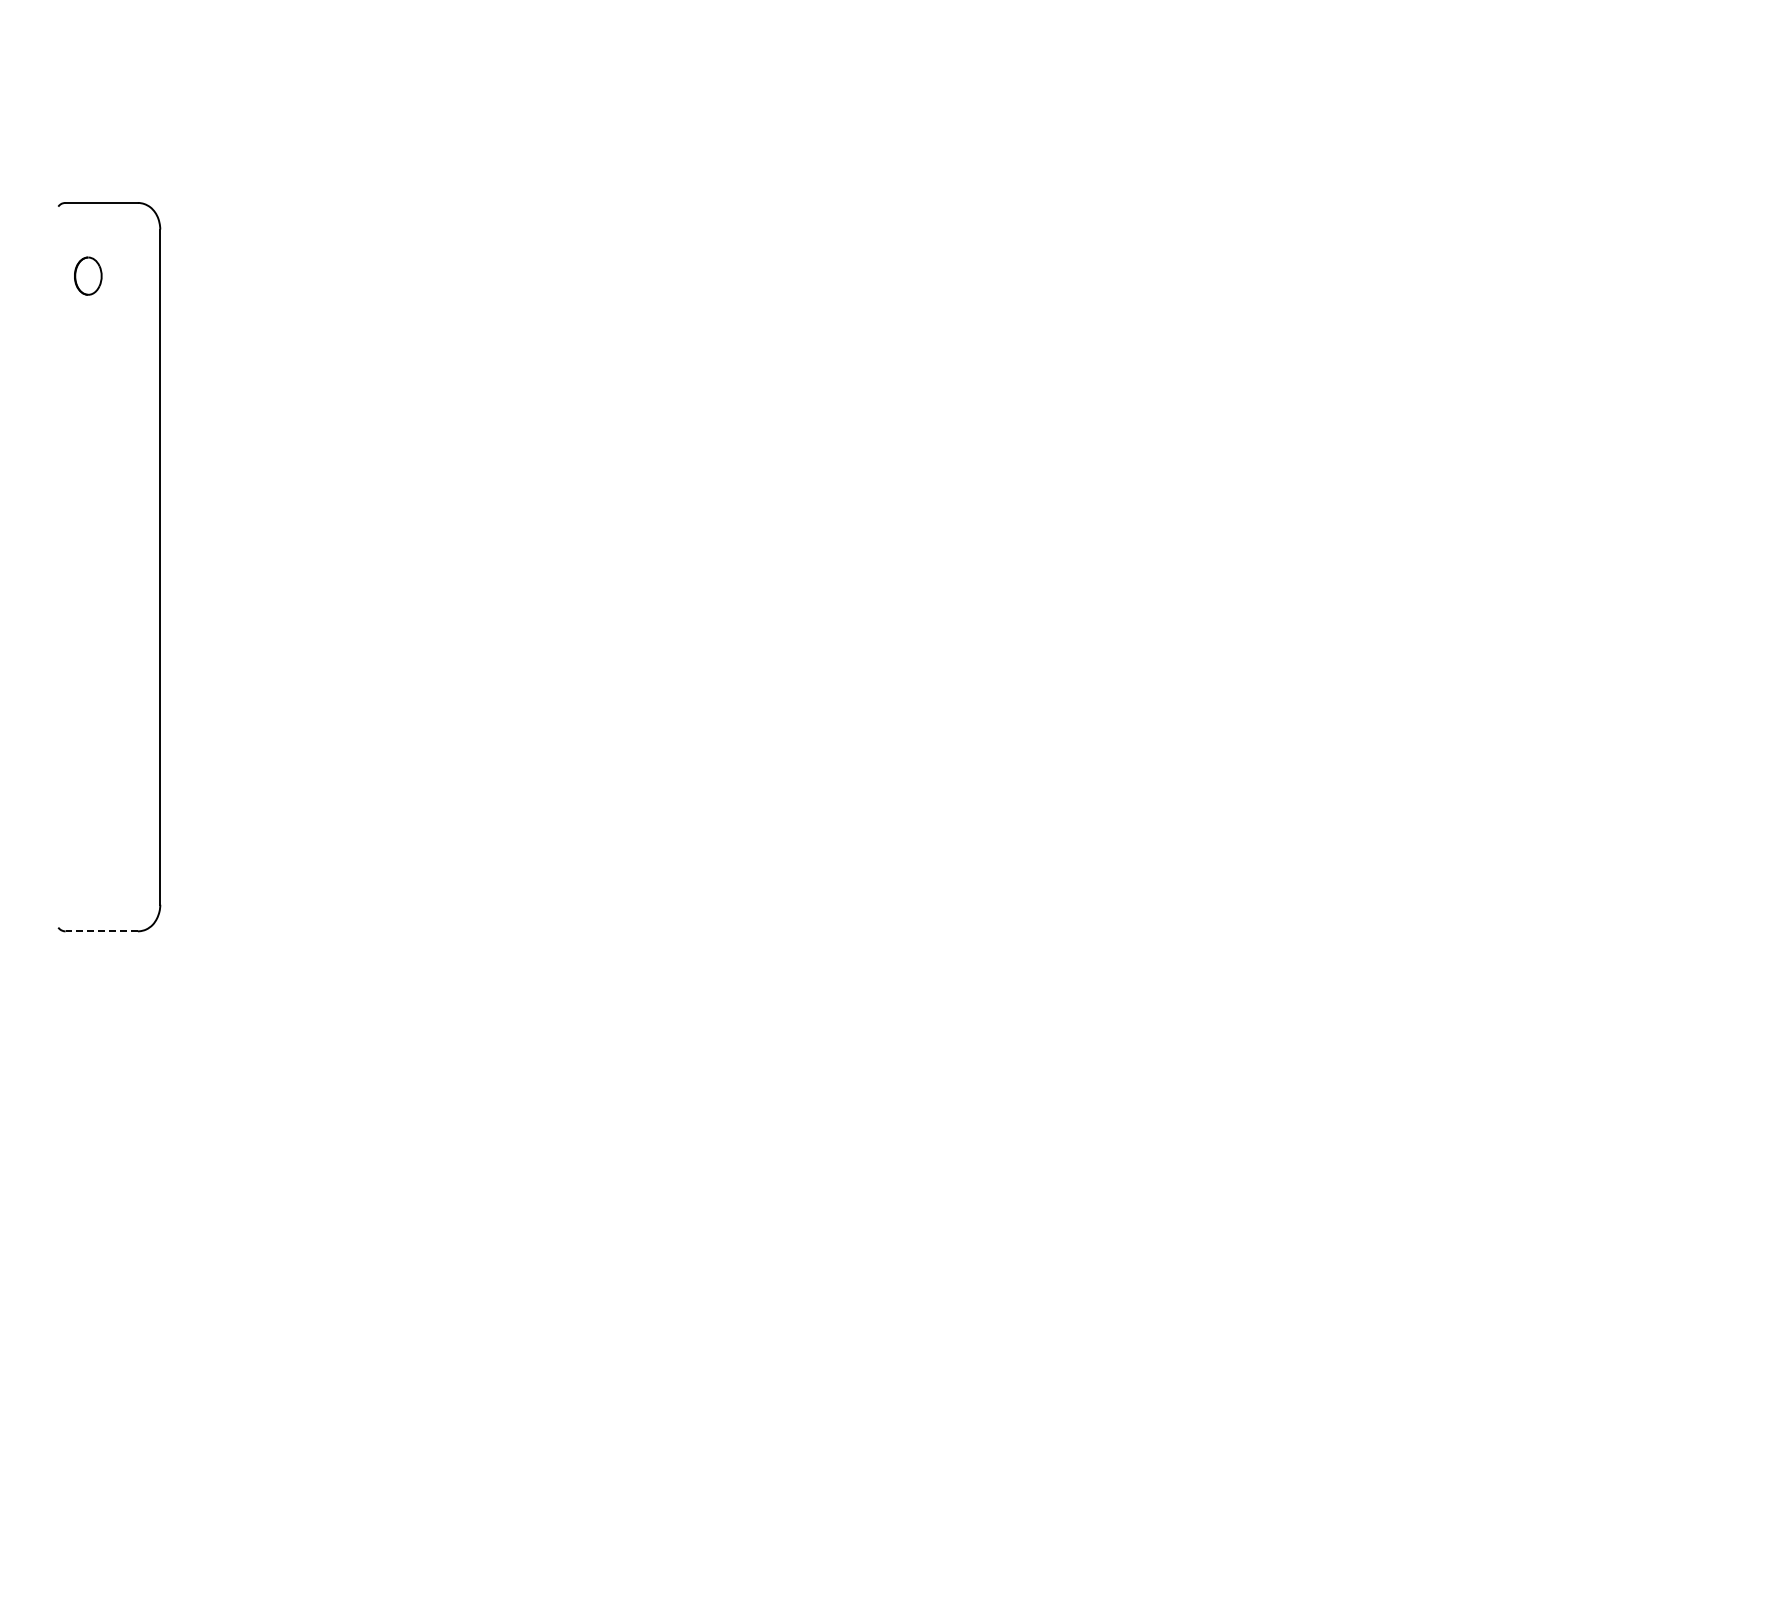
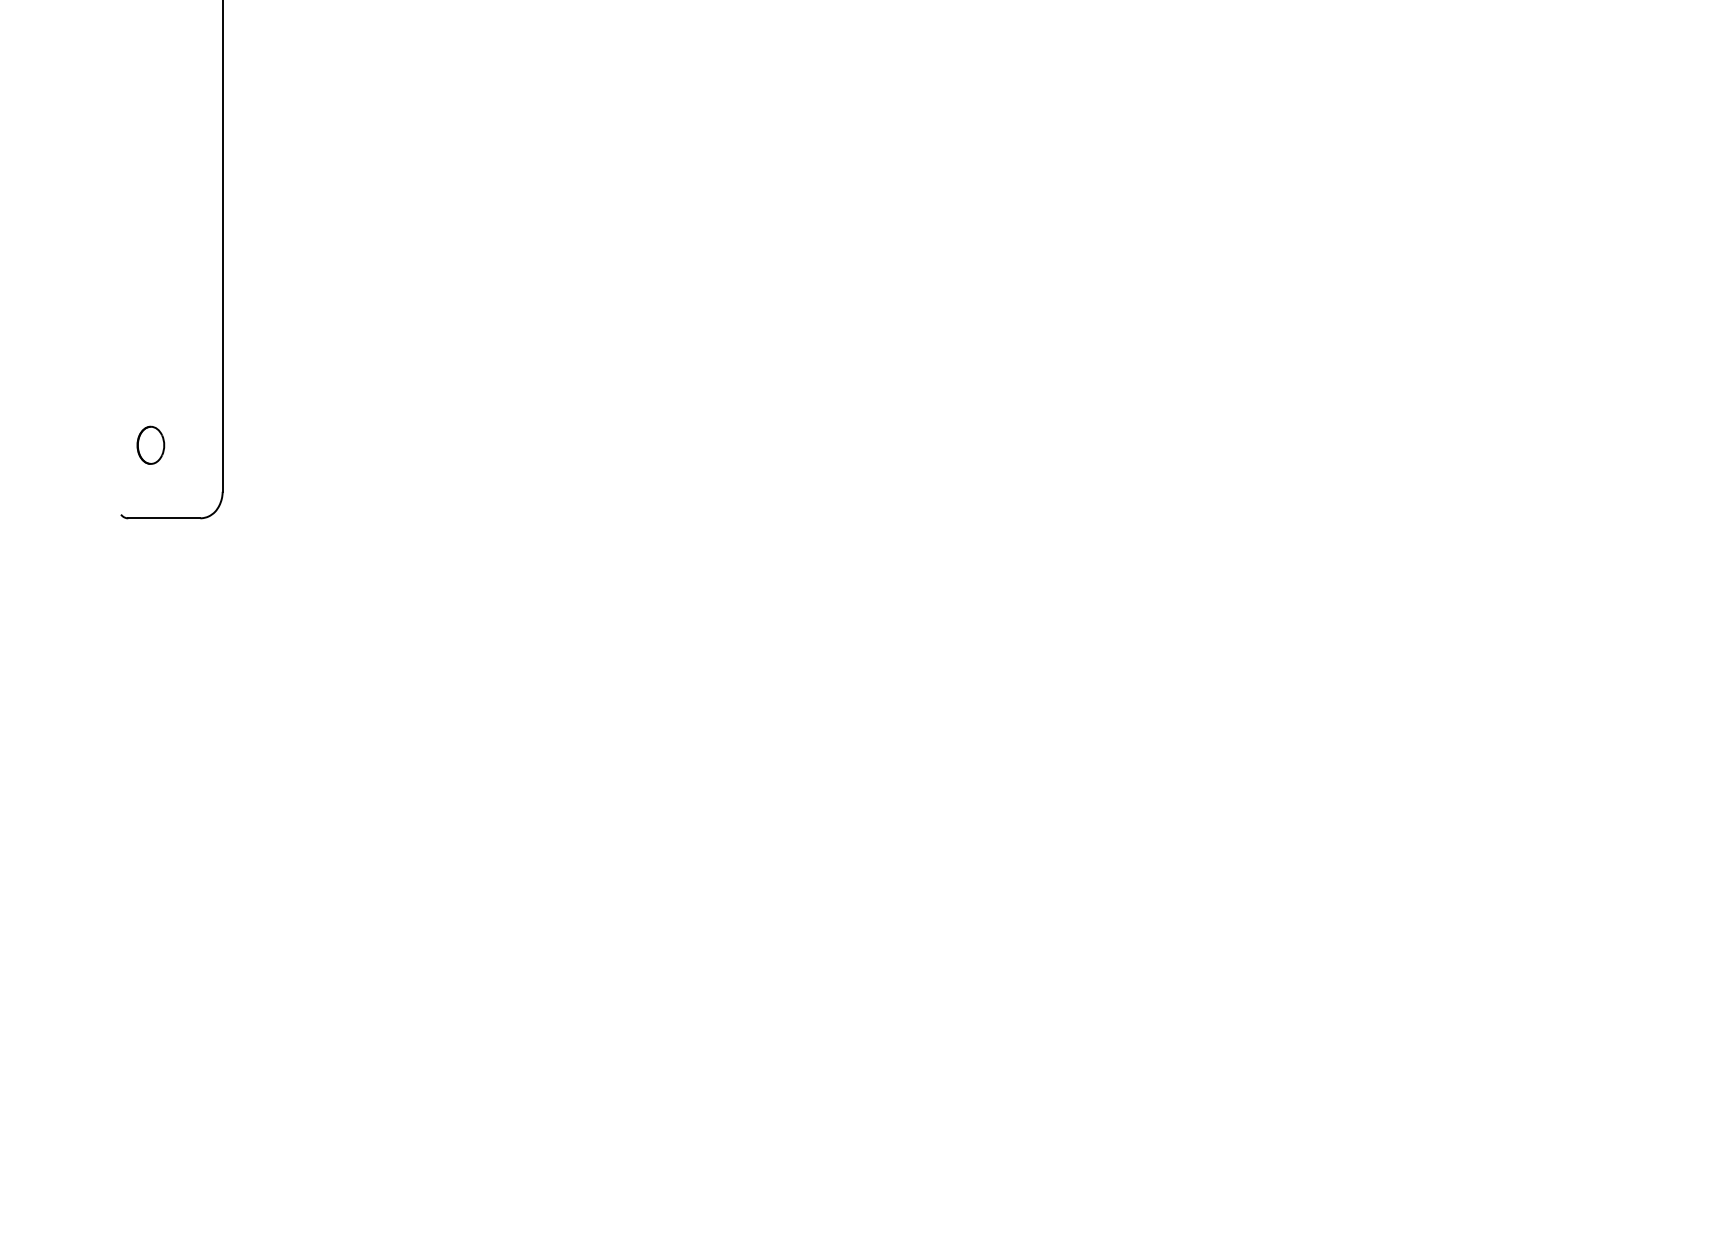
part: (88, 857) -> (151, 444), added
line: (101, 931) -> (164, 518), dashed -> solid

